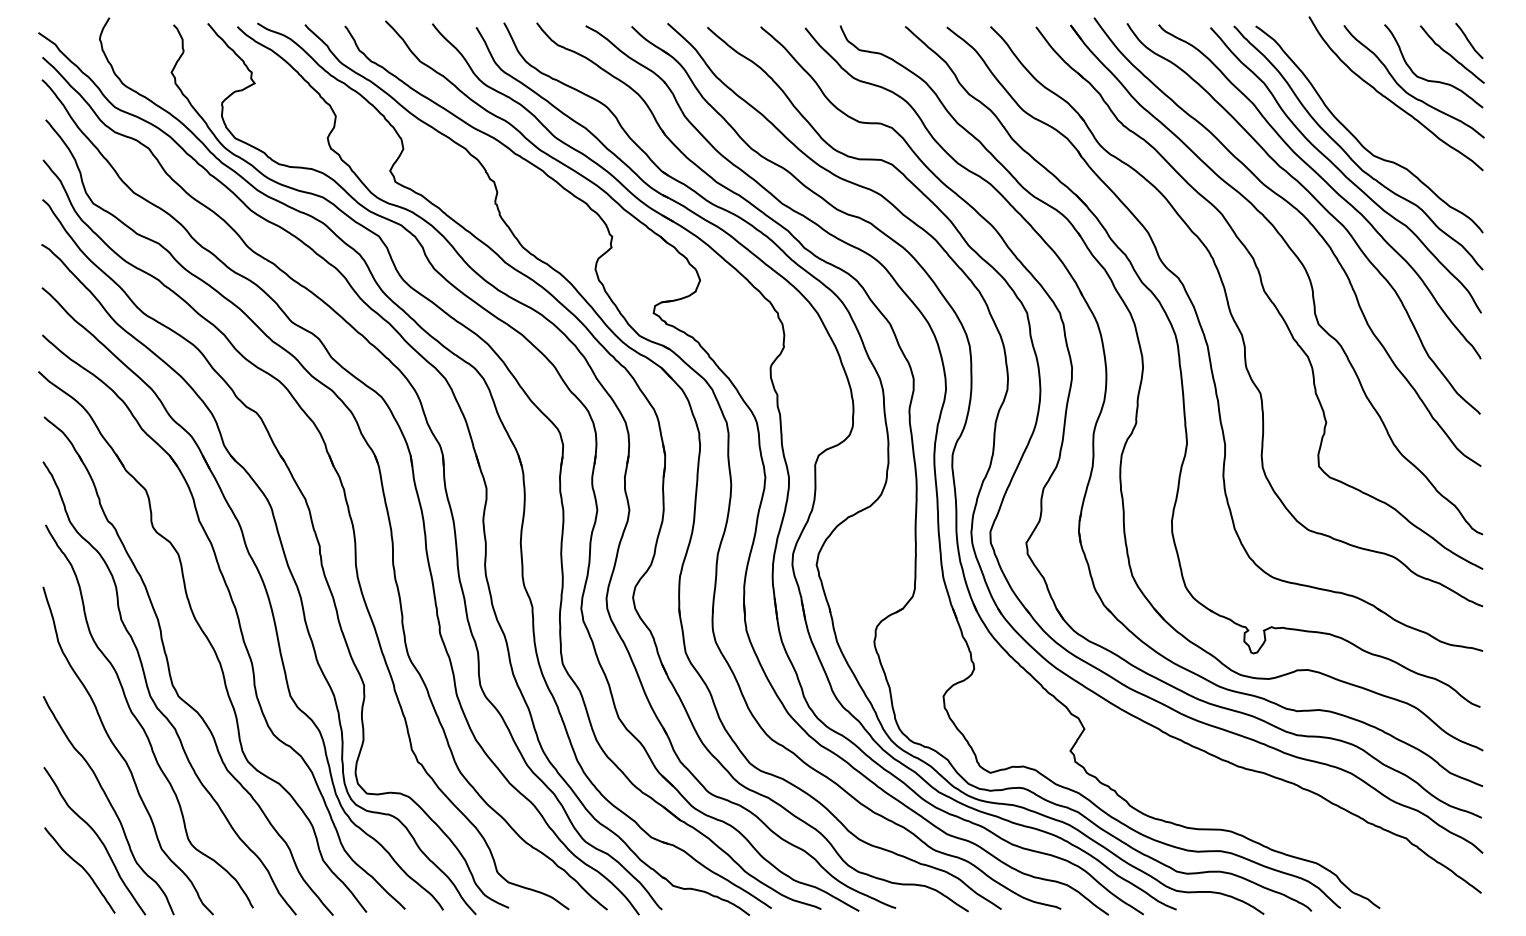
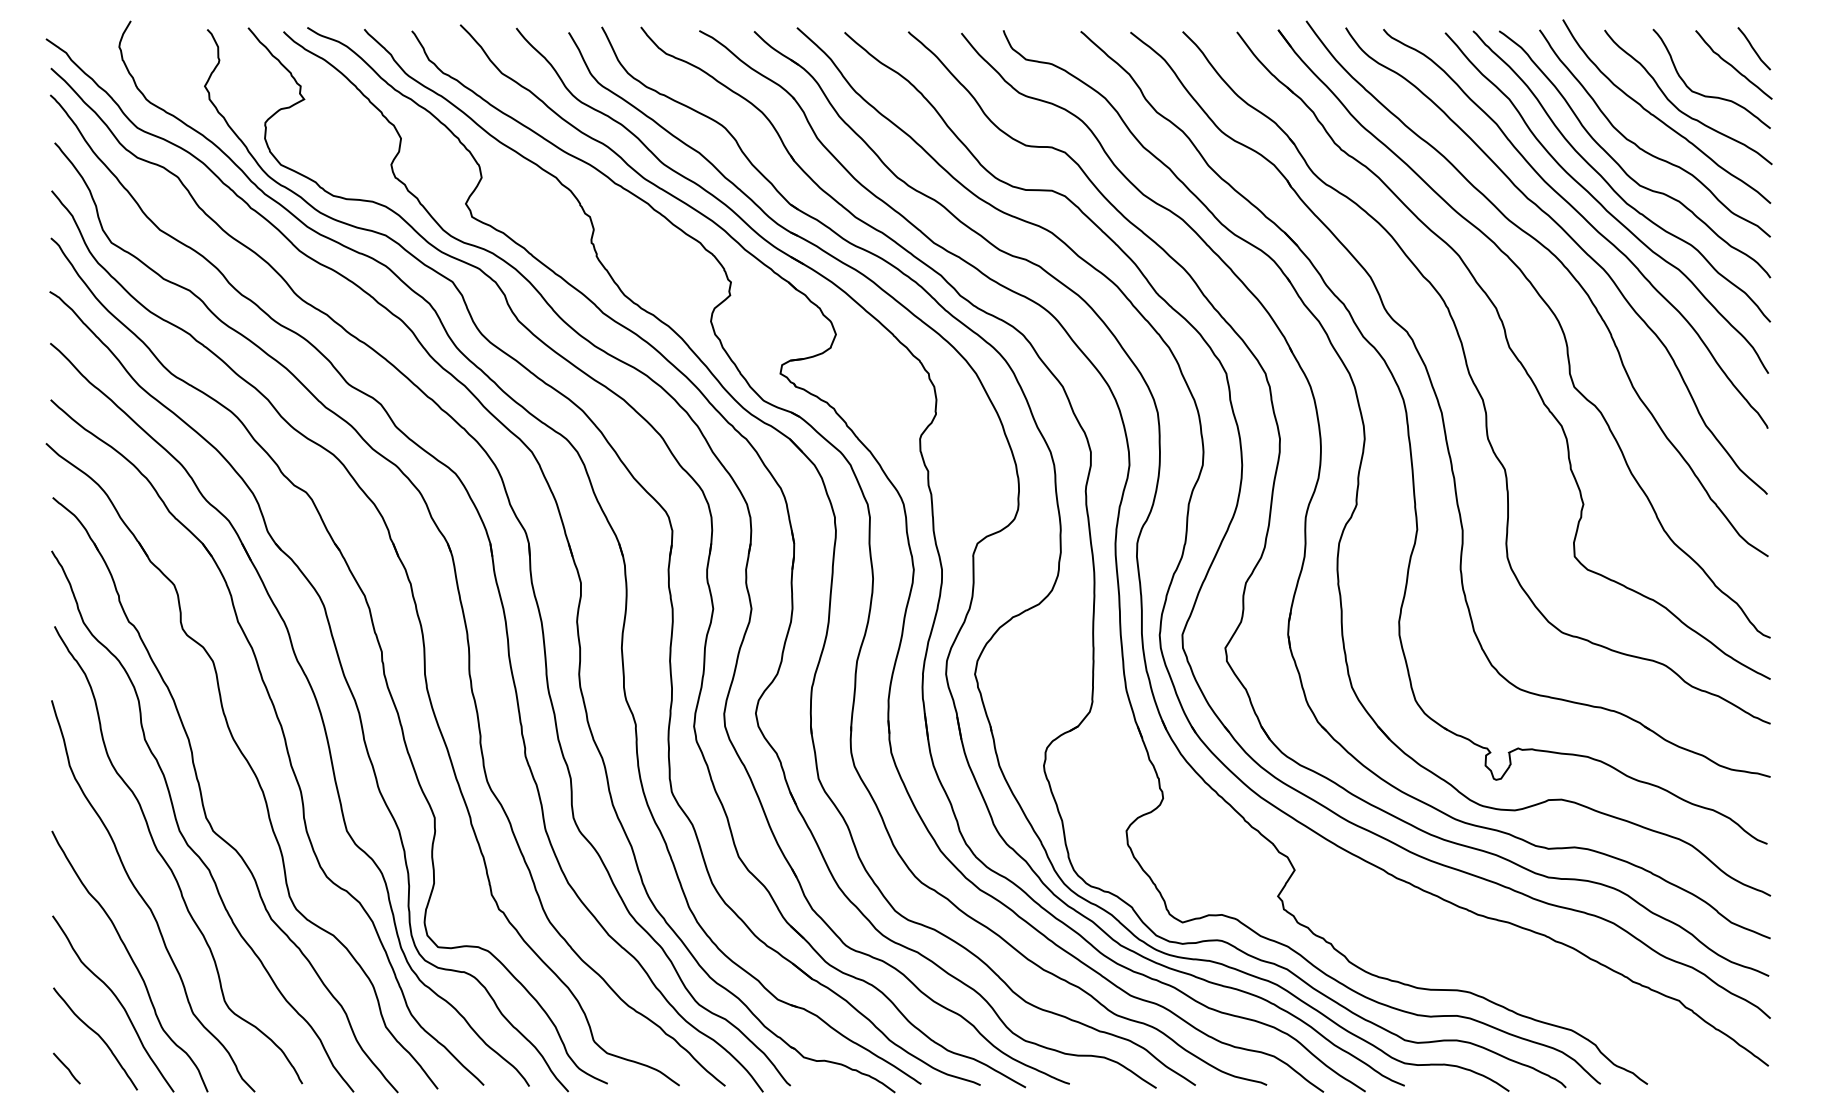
curve: (1377, 125) -> (1644, 149), added
line: (55, 895) -> (66, 1068), added

